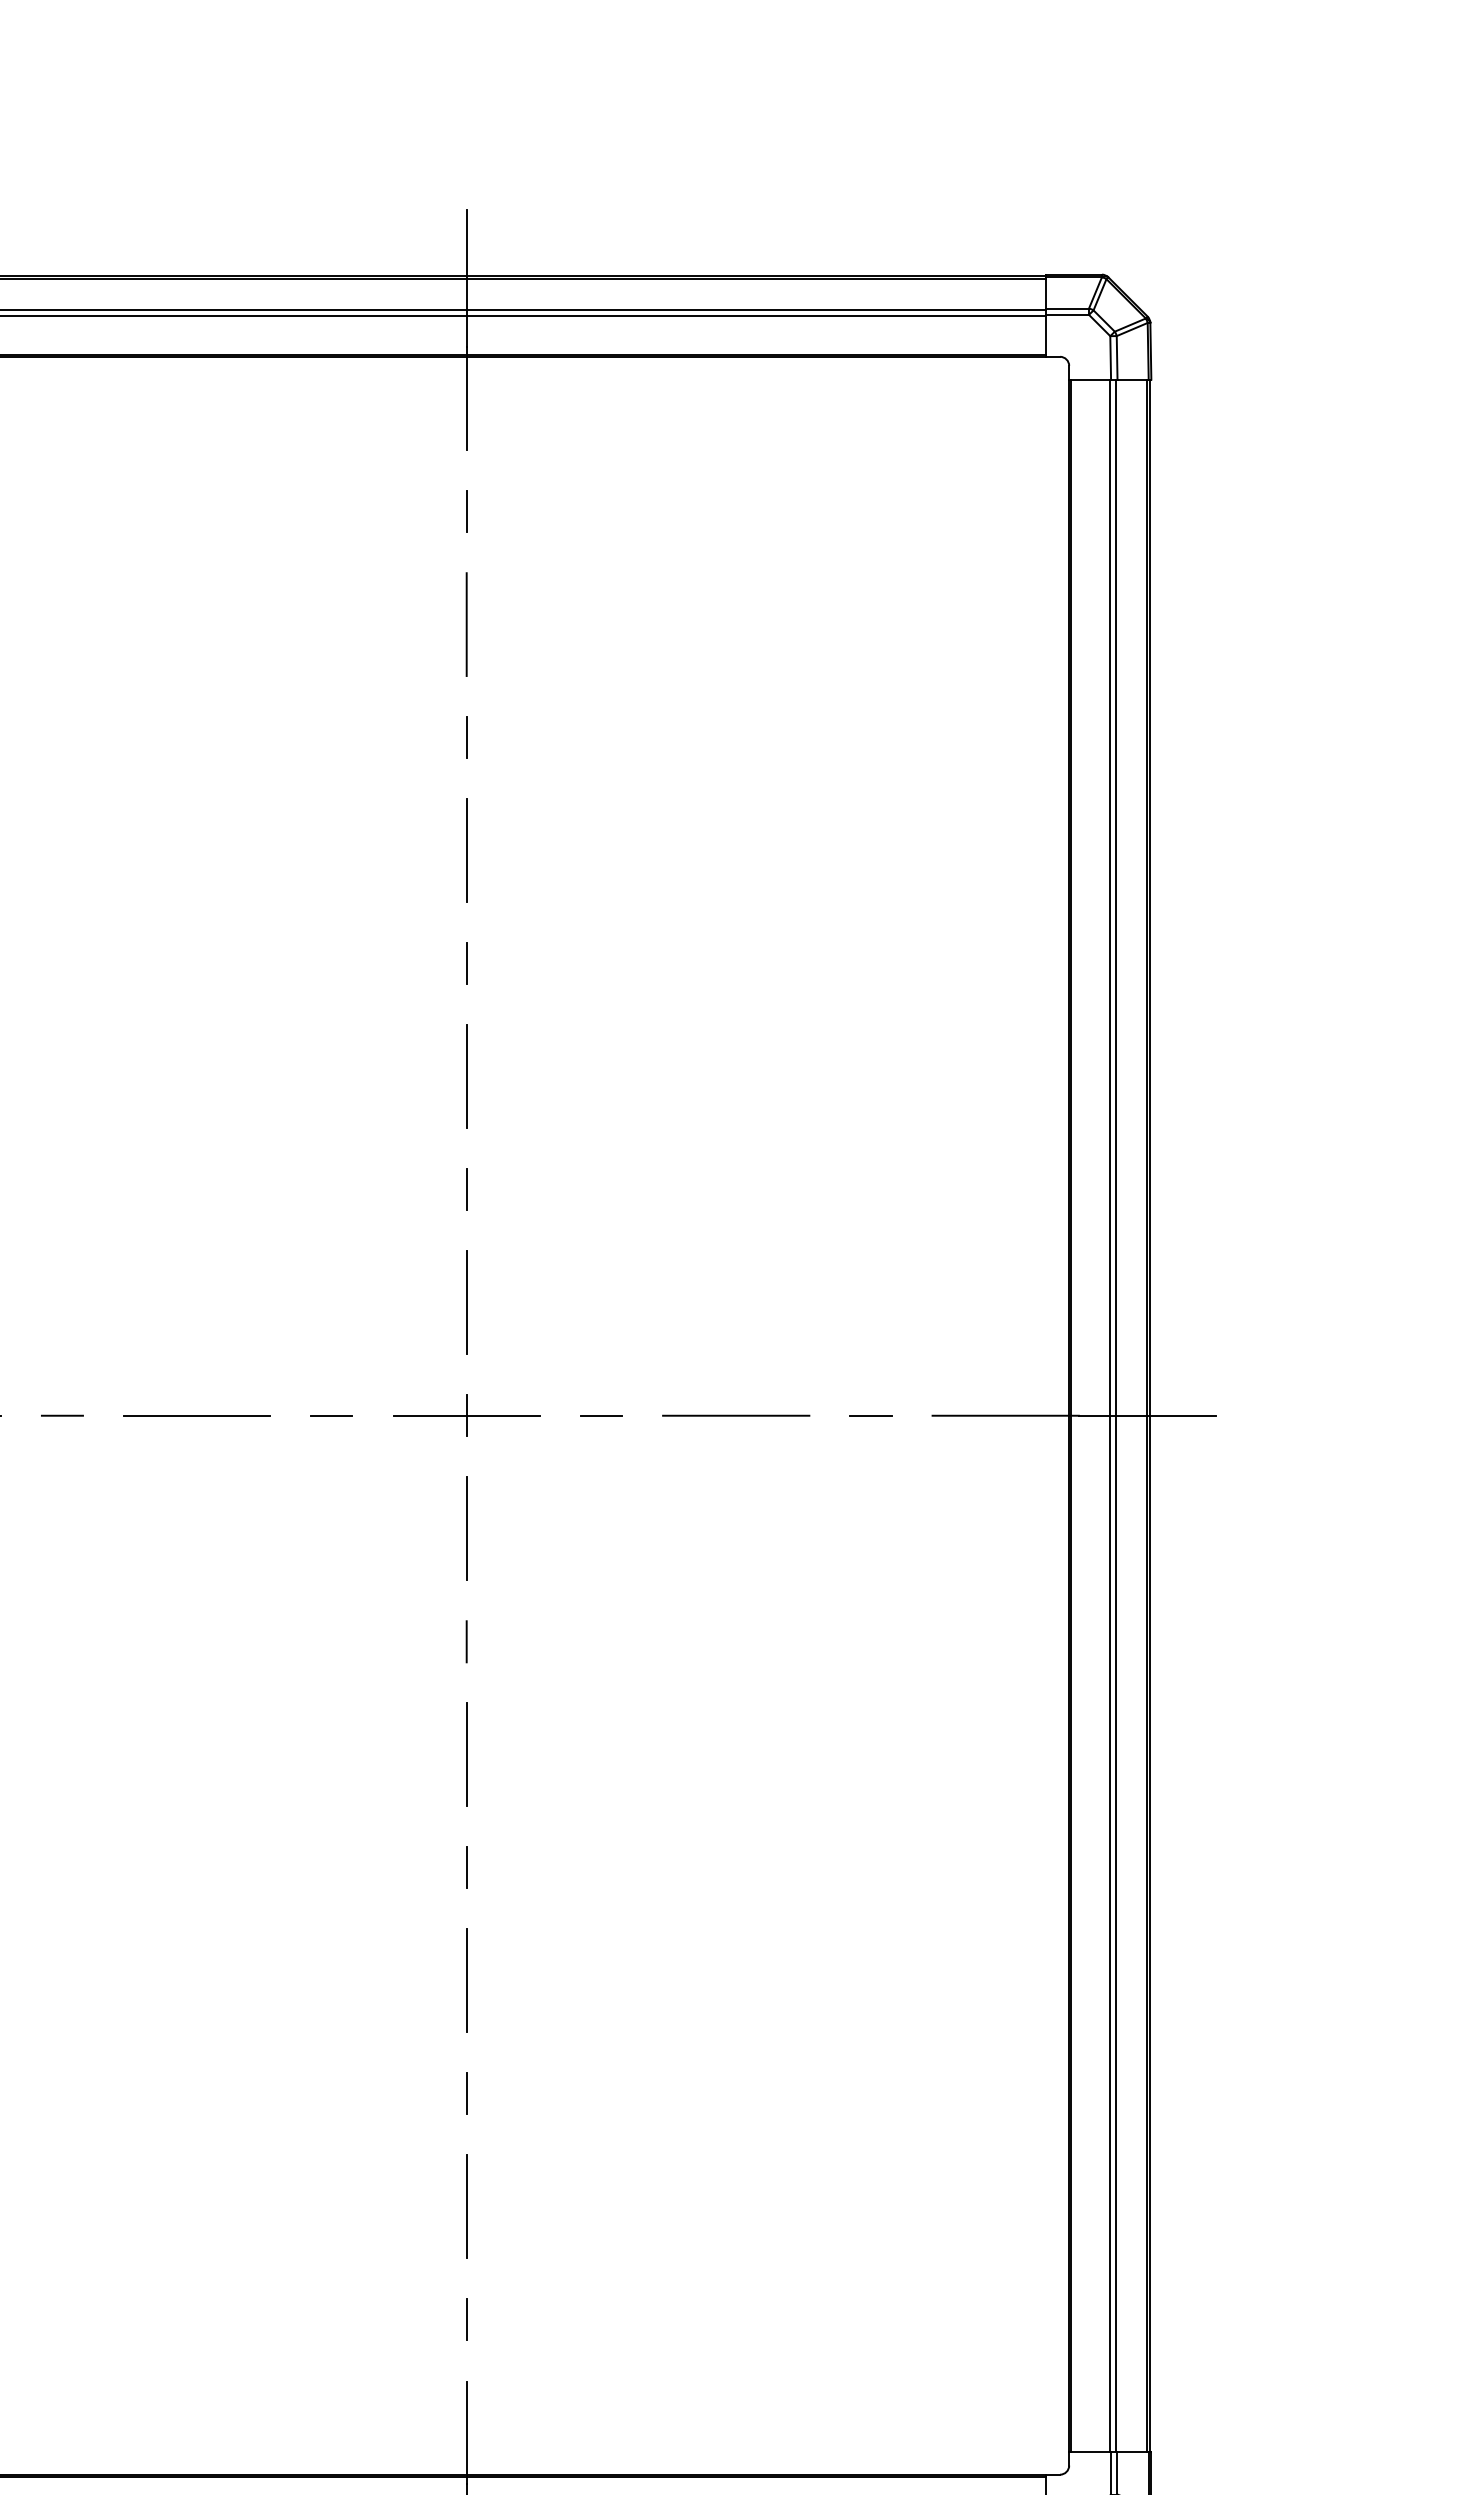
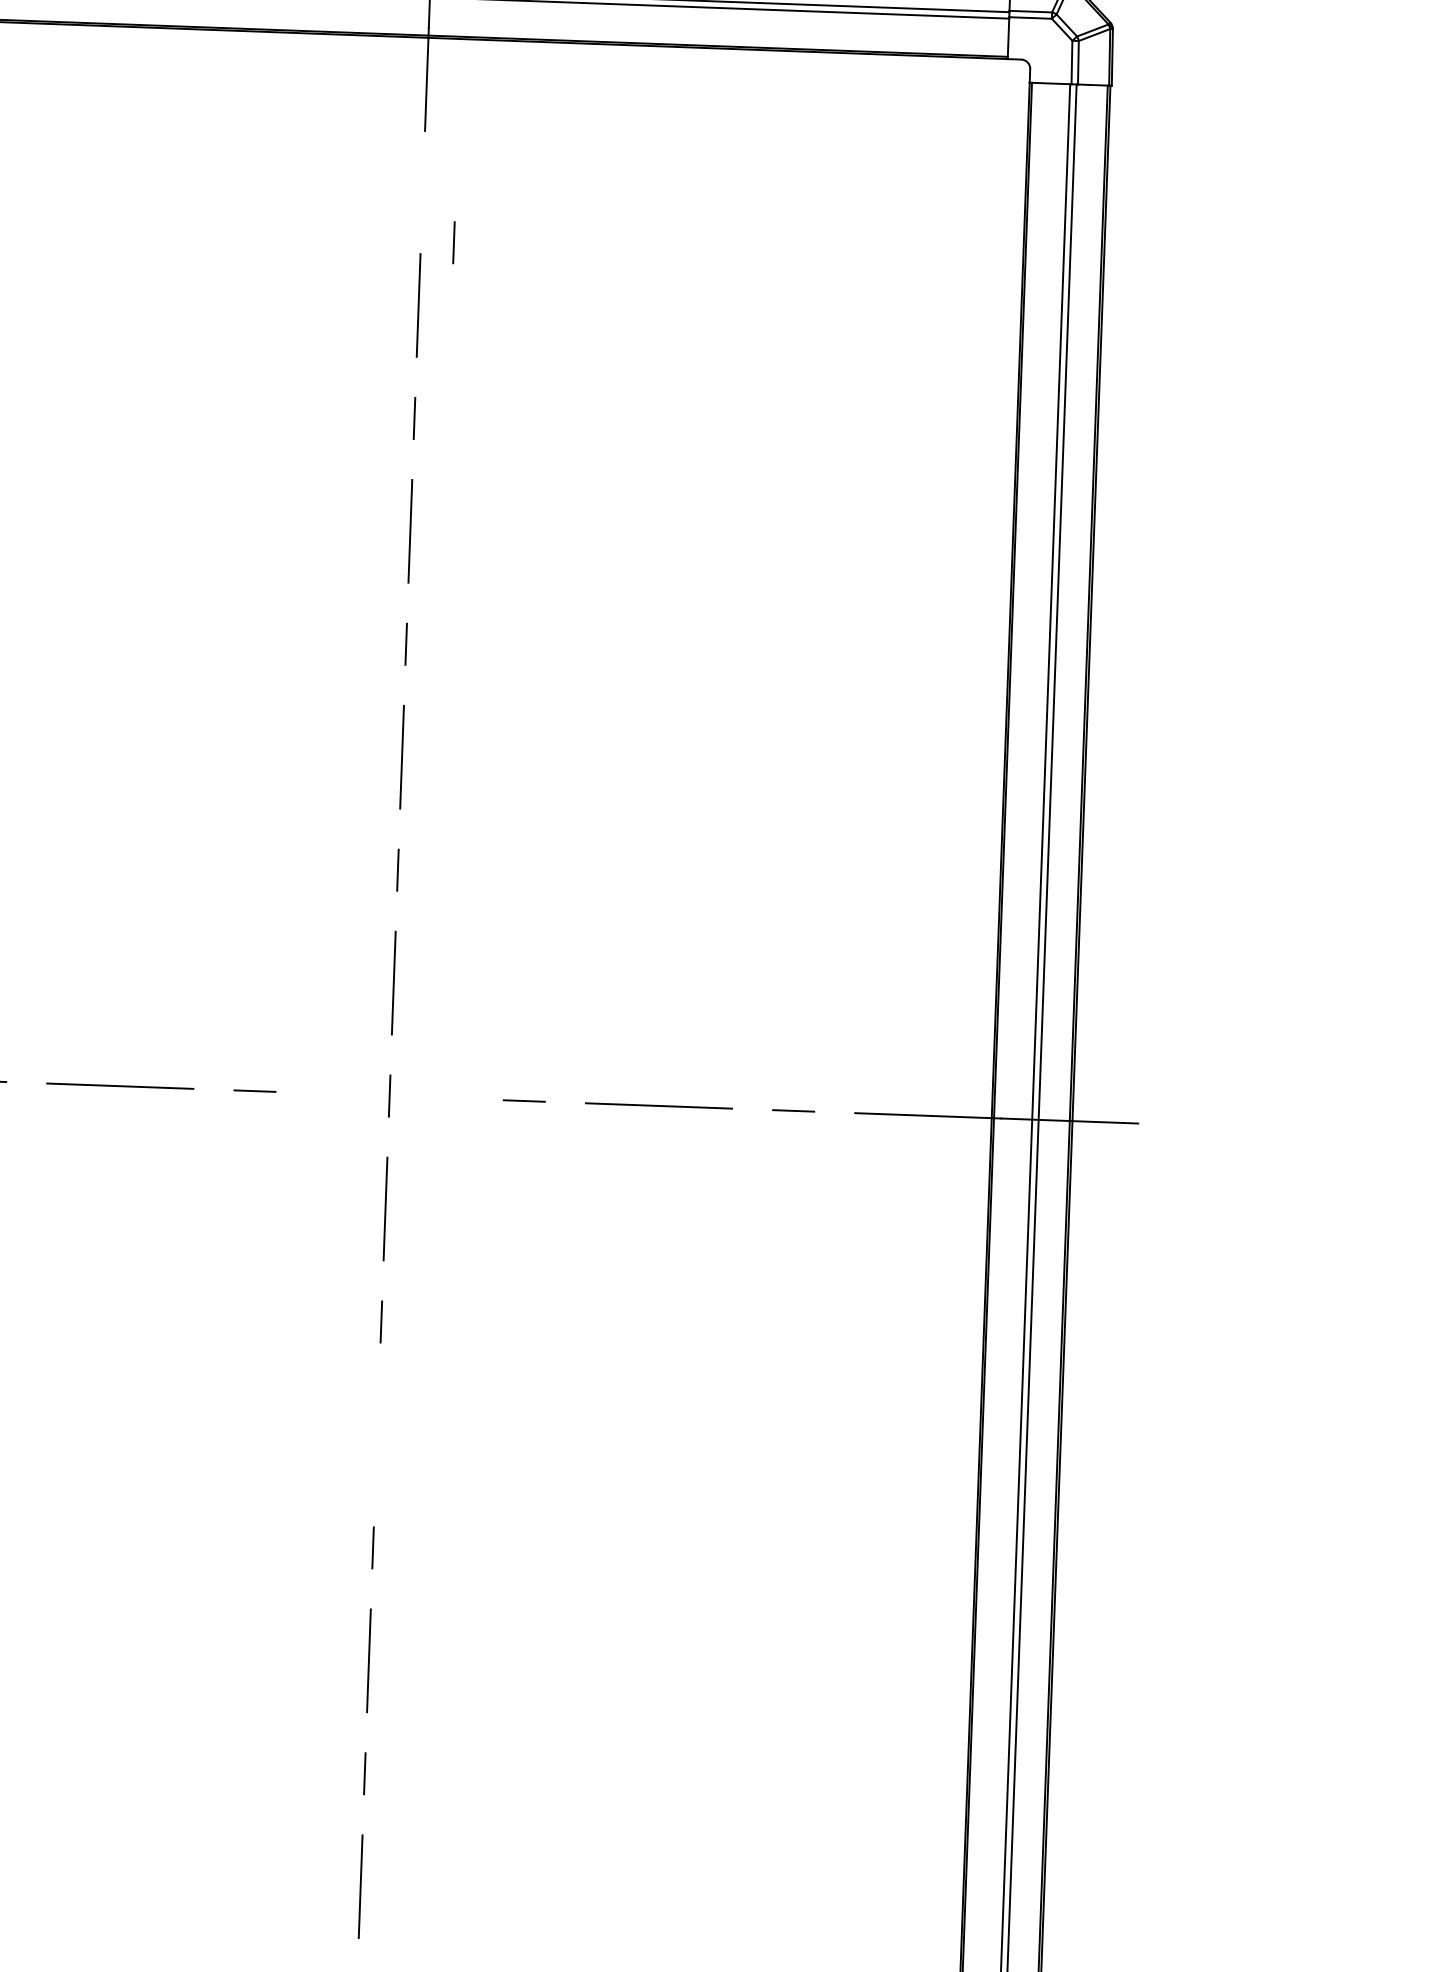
line: (466, 511) -> (453, 242), moved
line: (466, 1415) -> (389, 1095), removed
line: (466, 1754) -> (377, 1434), removed

